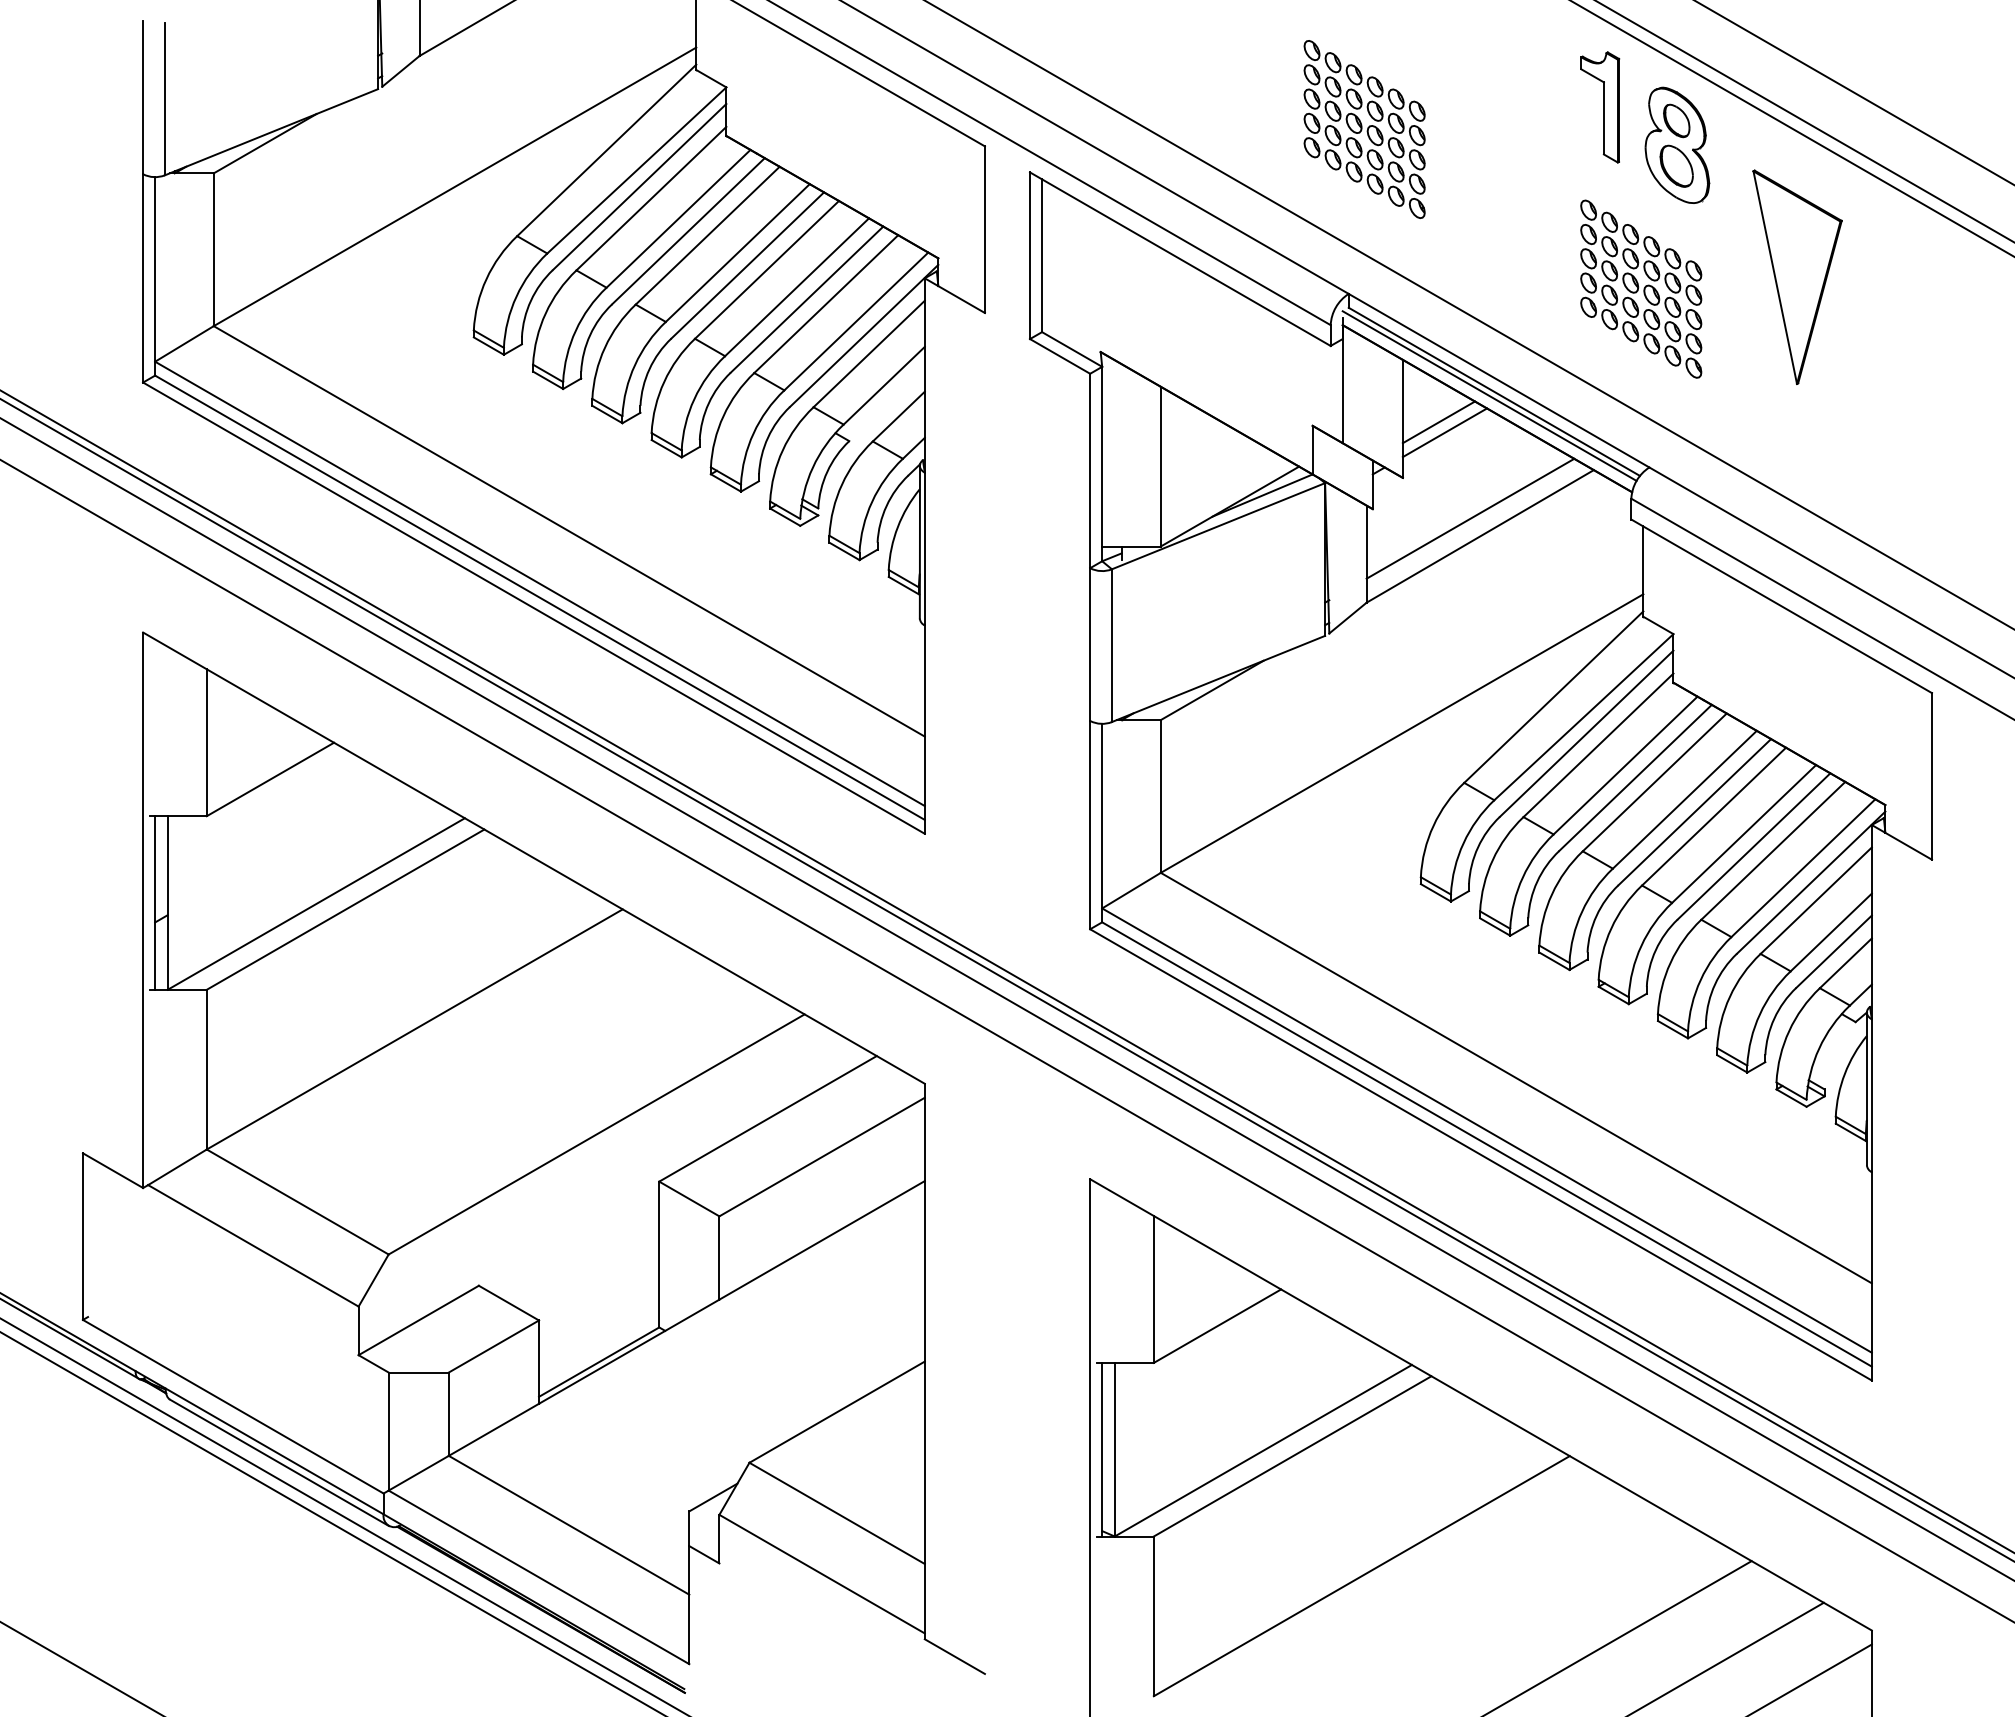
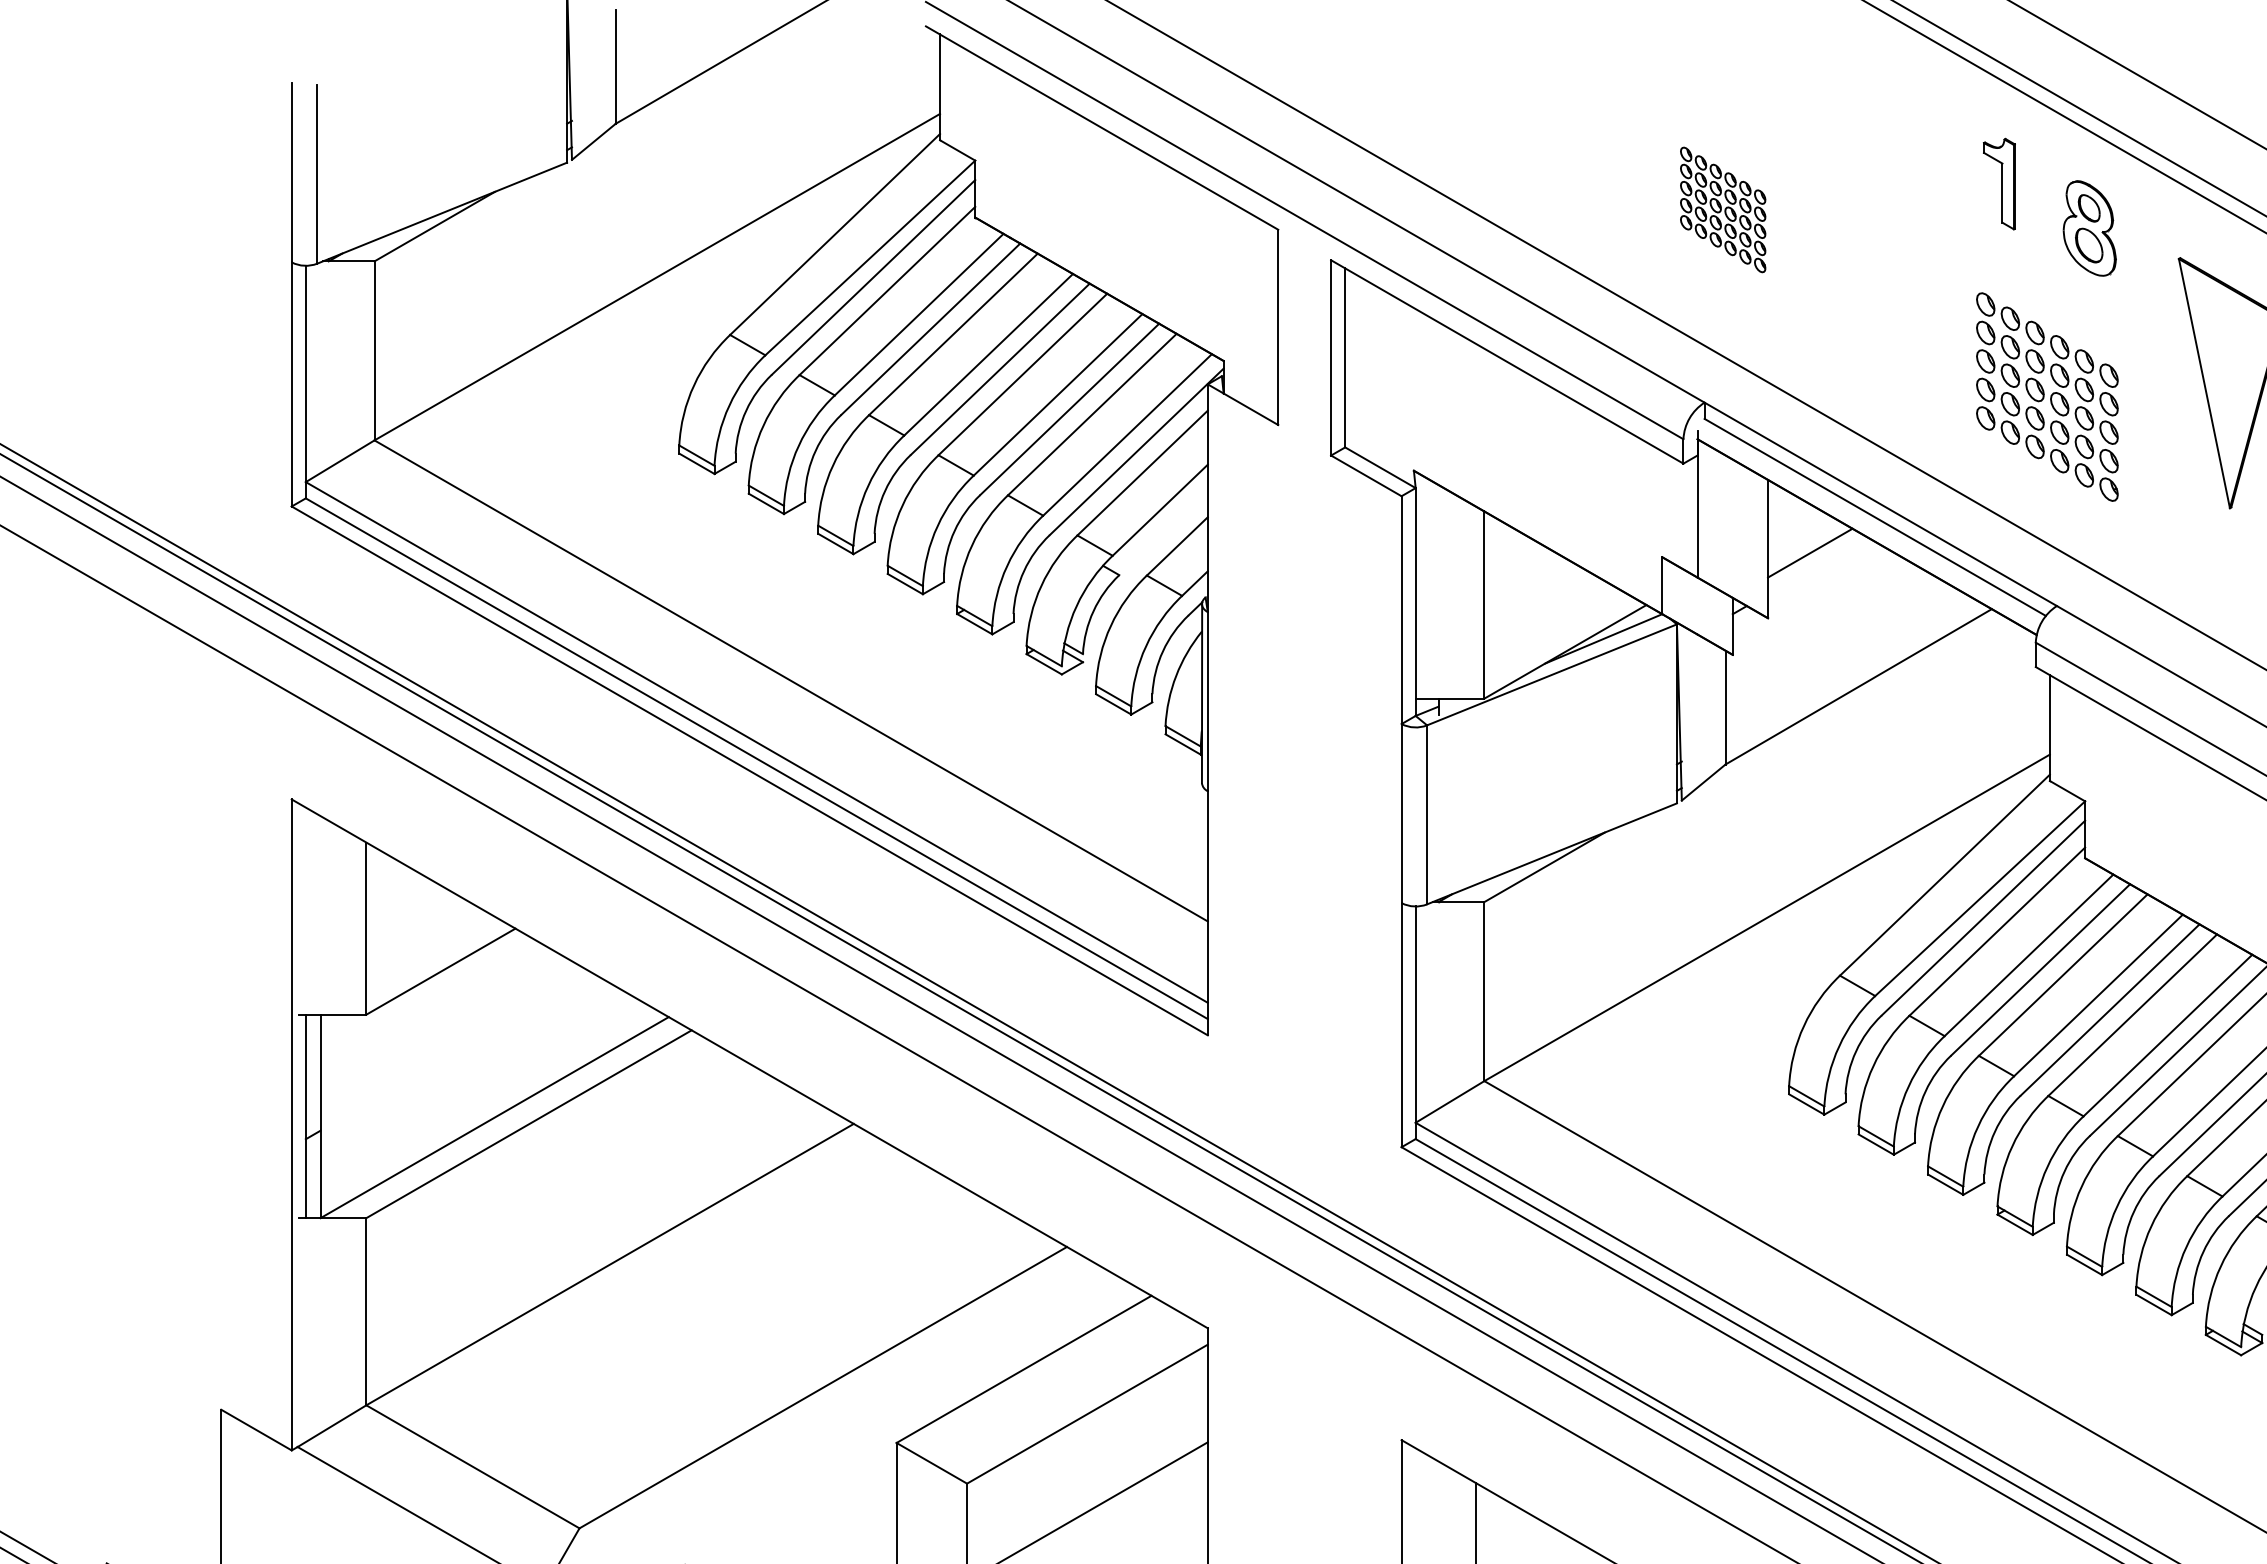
part: (1600, 107) -> (1999, 184), size x0.7
part: (1364, 129) -> (1723, 209), size x0.6
part: (1677, 144) -> (2089, 227), size x0.7
line: (1489, 395) -> (1869, 521), removed
line: (1444, 432) -> (1816, 565), removed
line: (1470, 518) -> (1847, 665), removed

